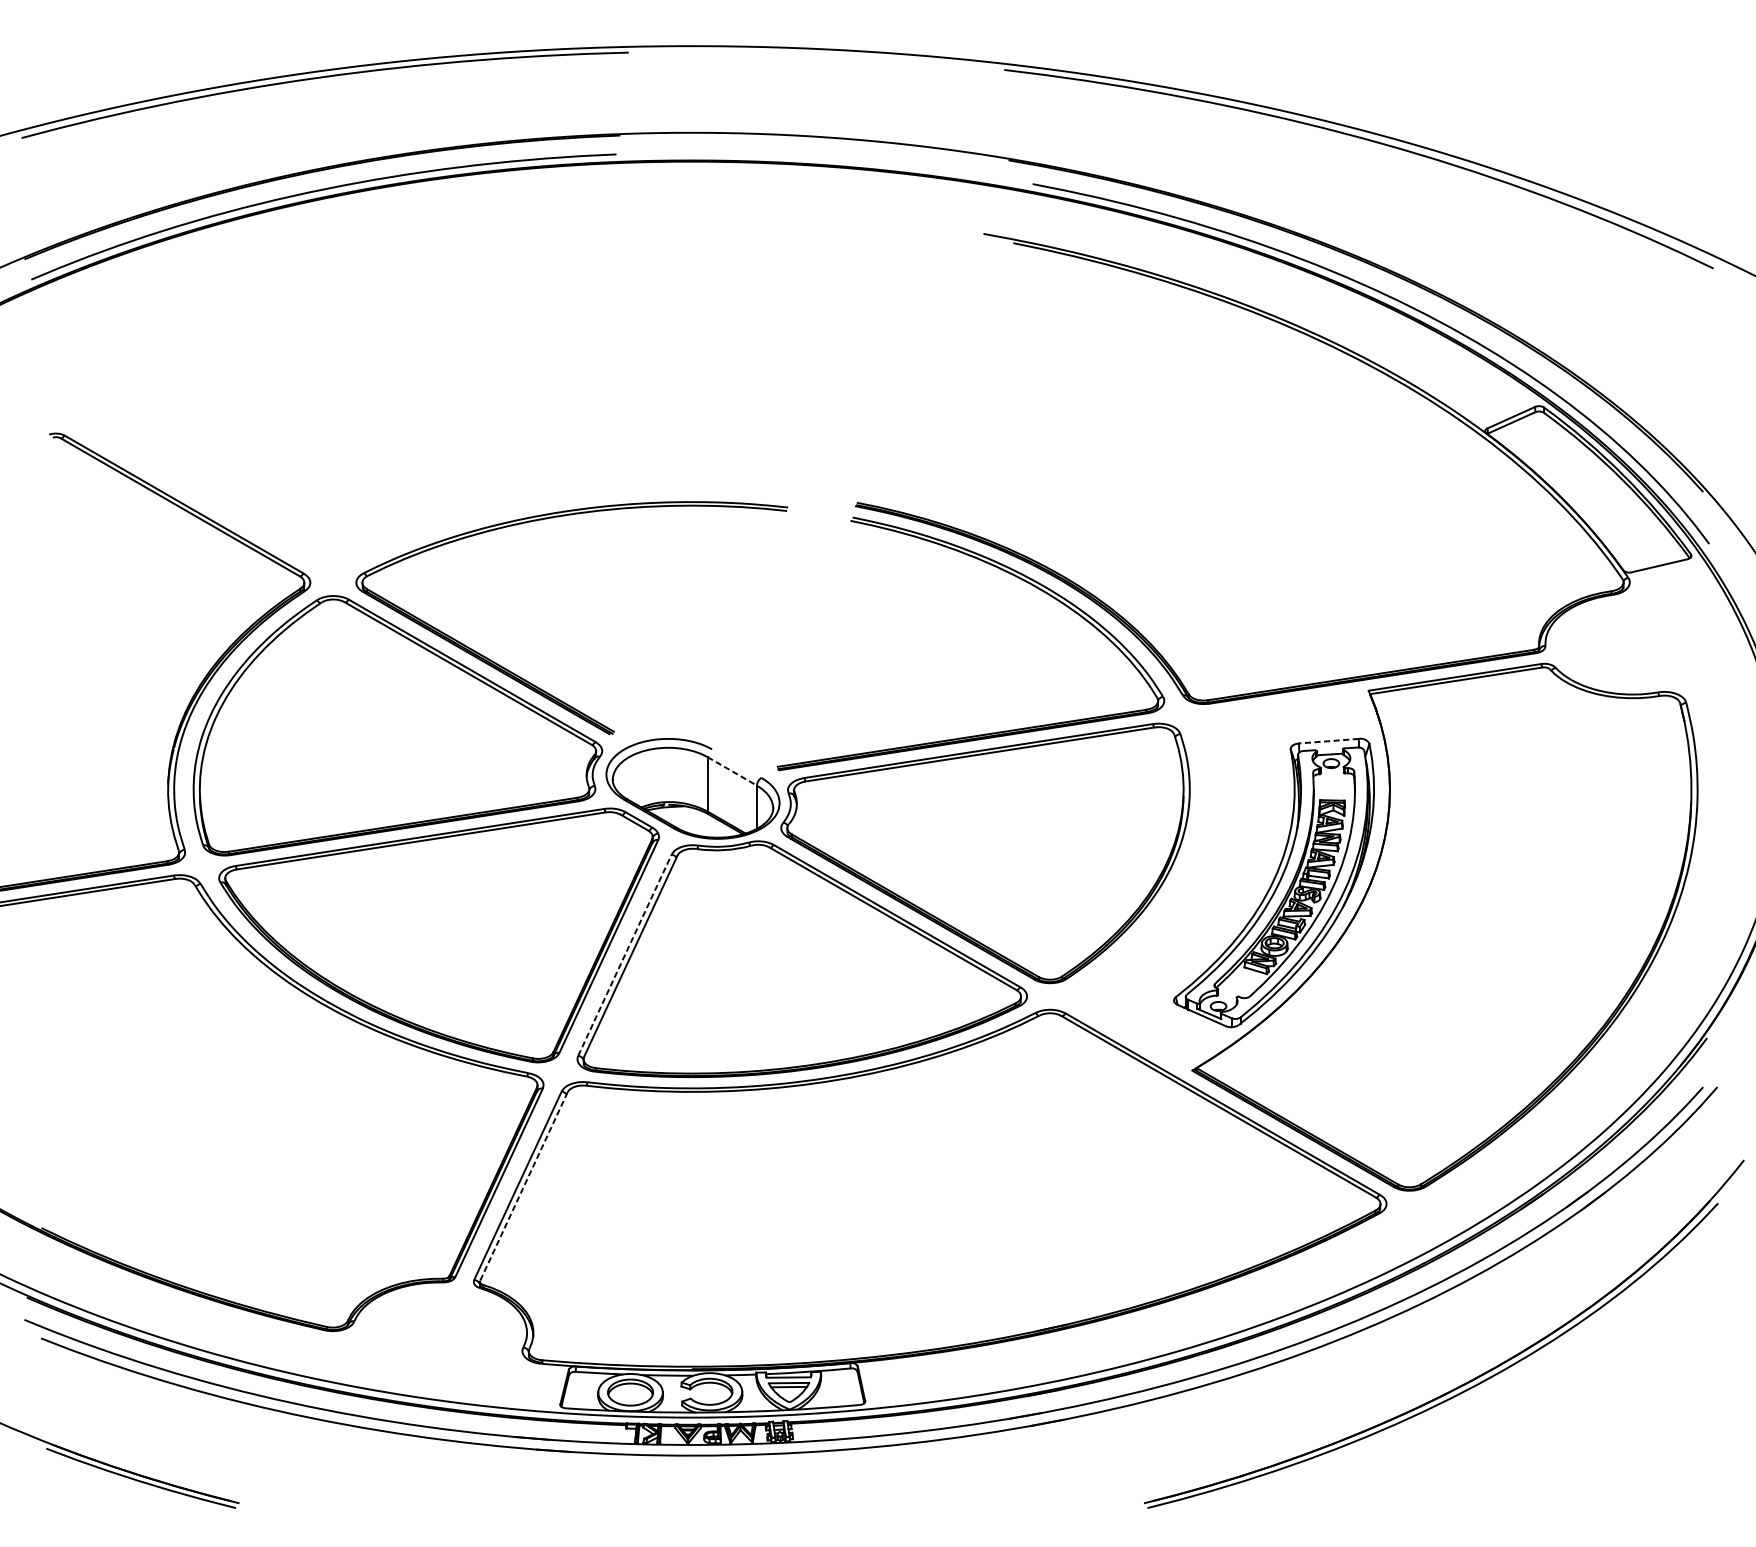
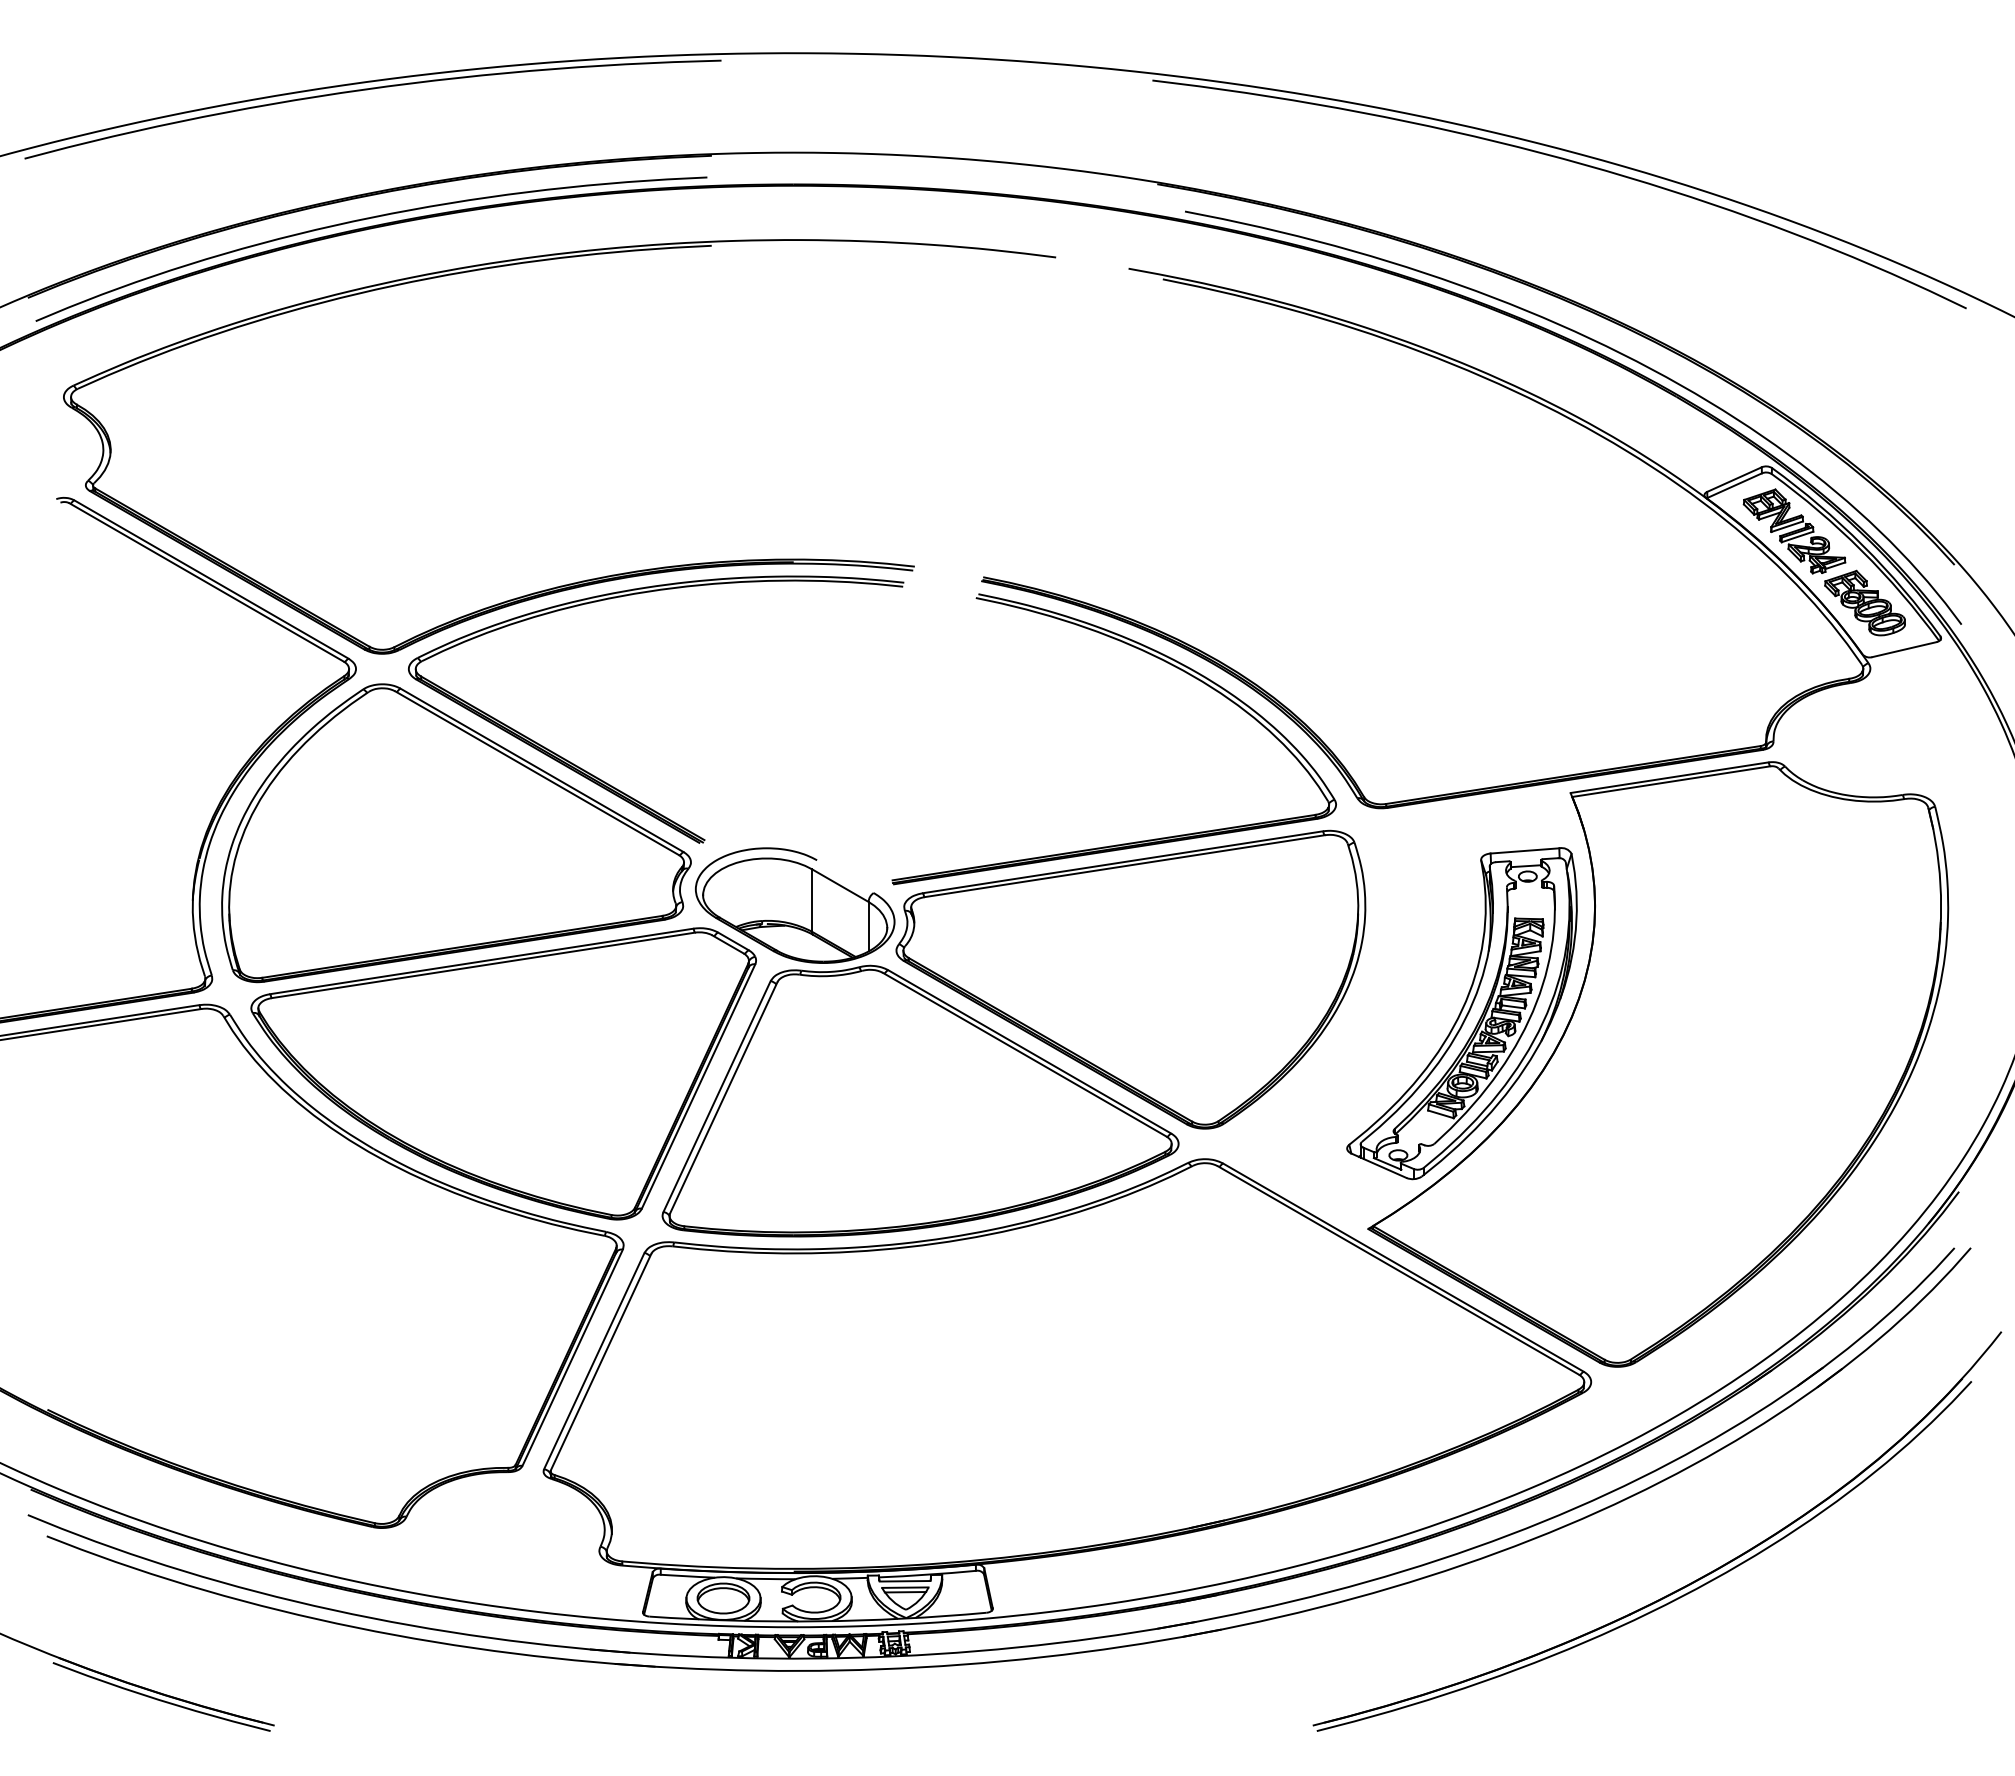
part: (1588, 489) -> (1823, 562), added
part: (511, 504) -> (586, 579), added
line: (1328, 740) -> (1524, 850), dashed -> solid
line: (732, 771) -> (840, 885), dashed -> solid
line: (625, 955) -> (717, 1096), dashed -> solid
line: (523, 1186) -> (600, 1362), dashed -> solid

